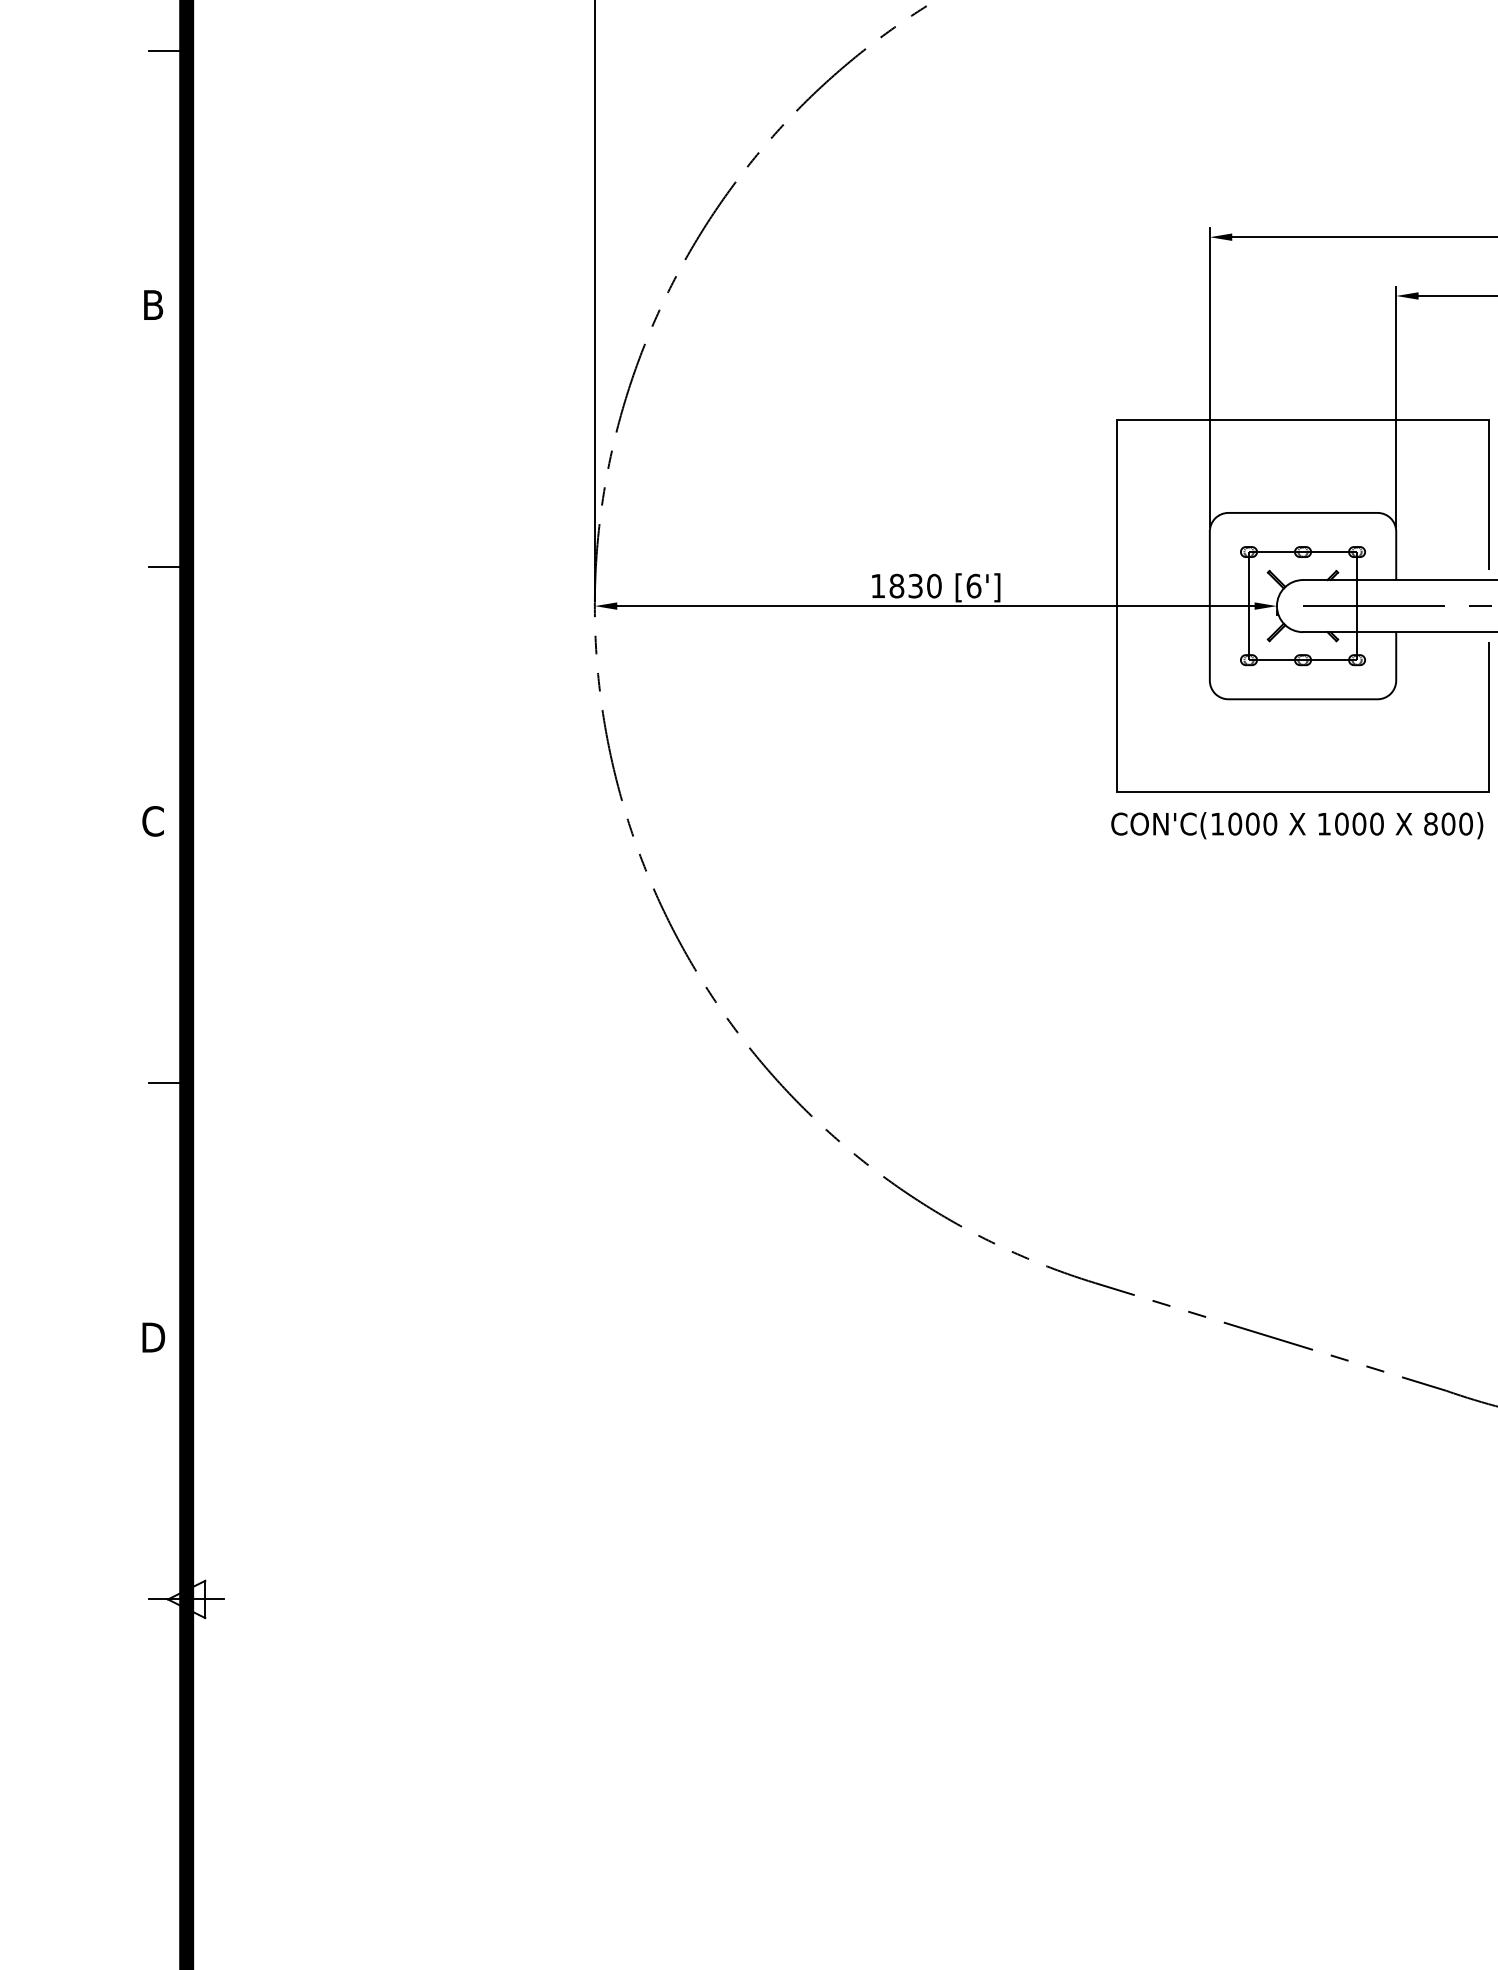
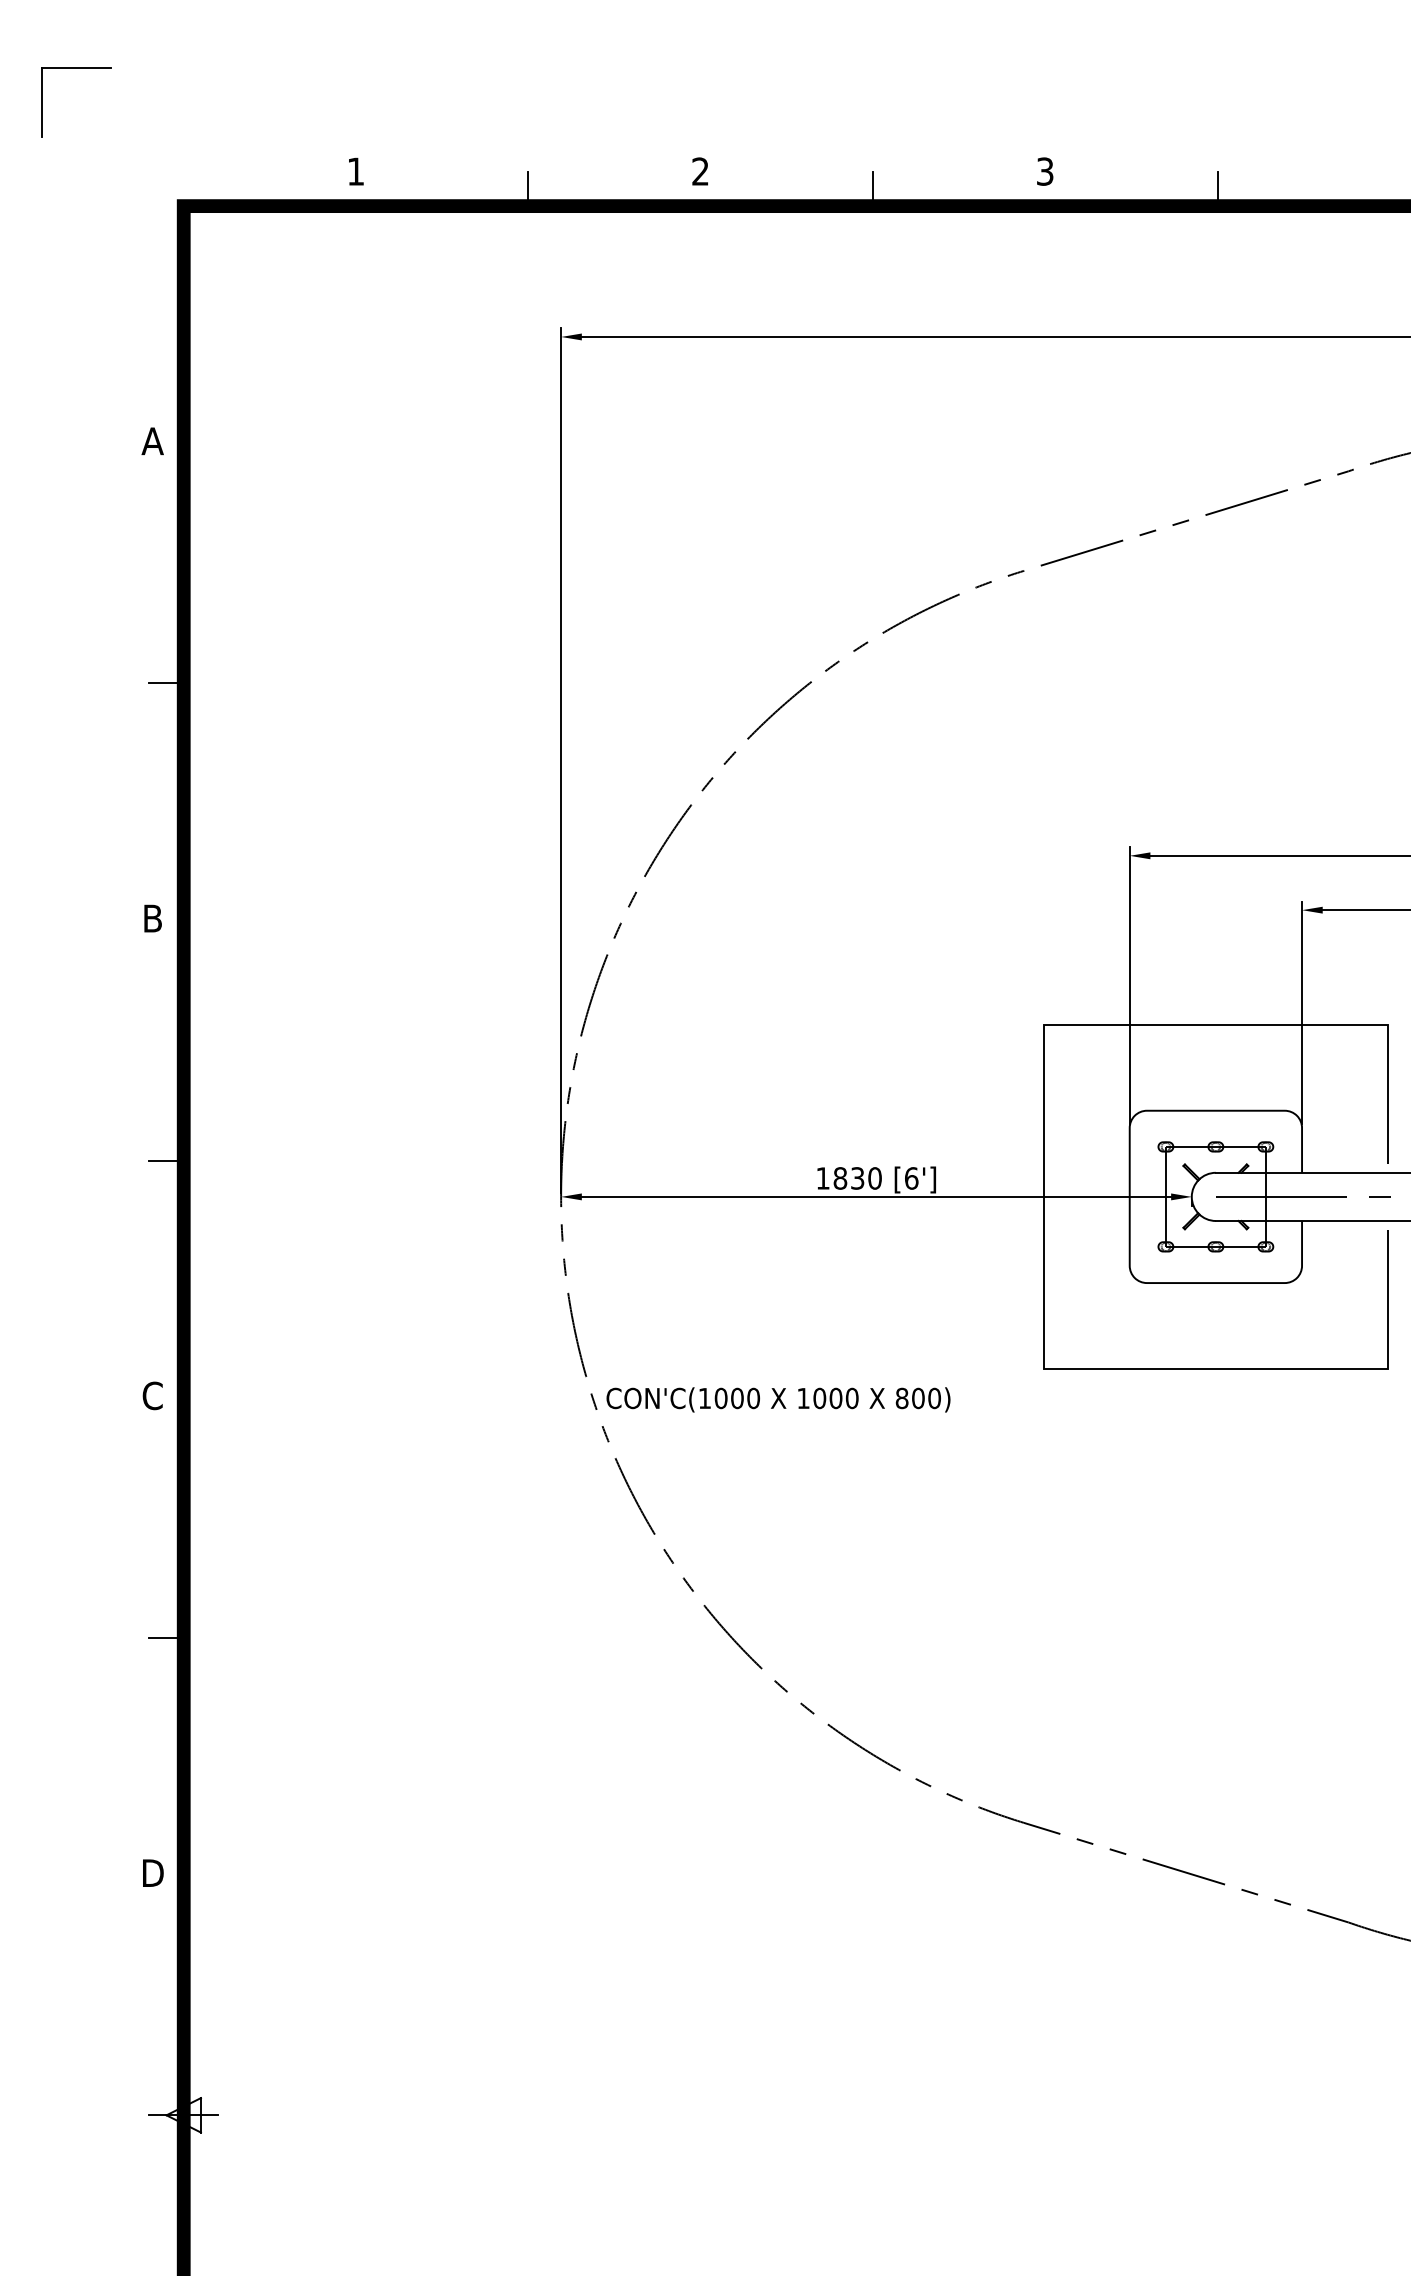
text: (1297, 825) -> (778, 1399), moved

